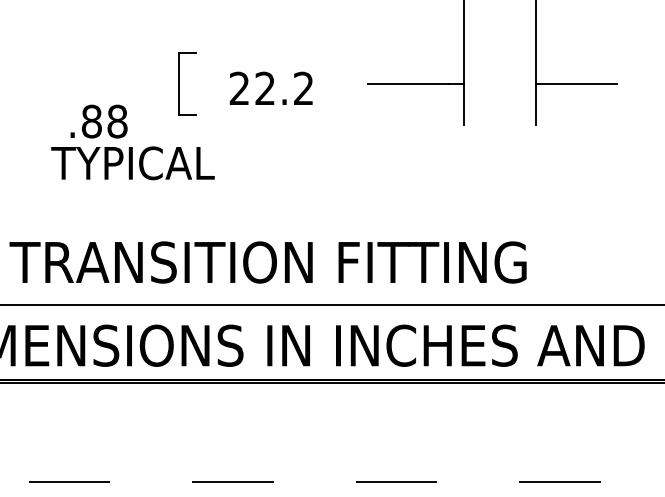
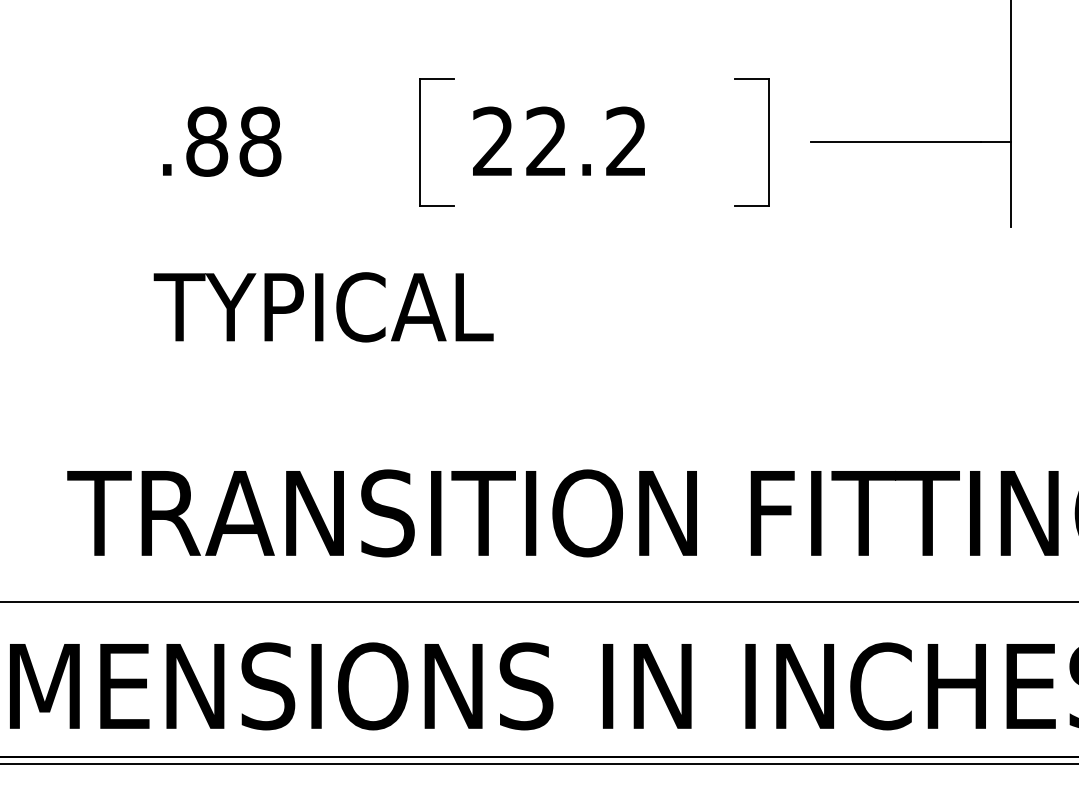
part: (346, 83) -> (767, 141), added
text: (270, 87) -> (557, 139), moved
text: (98, 121) -> (220, 141), moved

